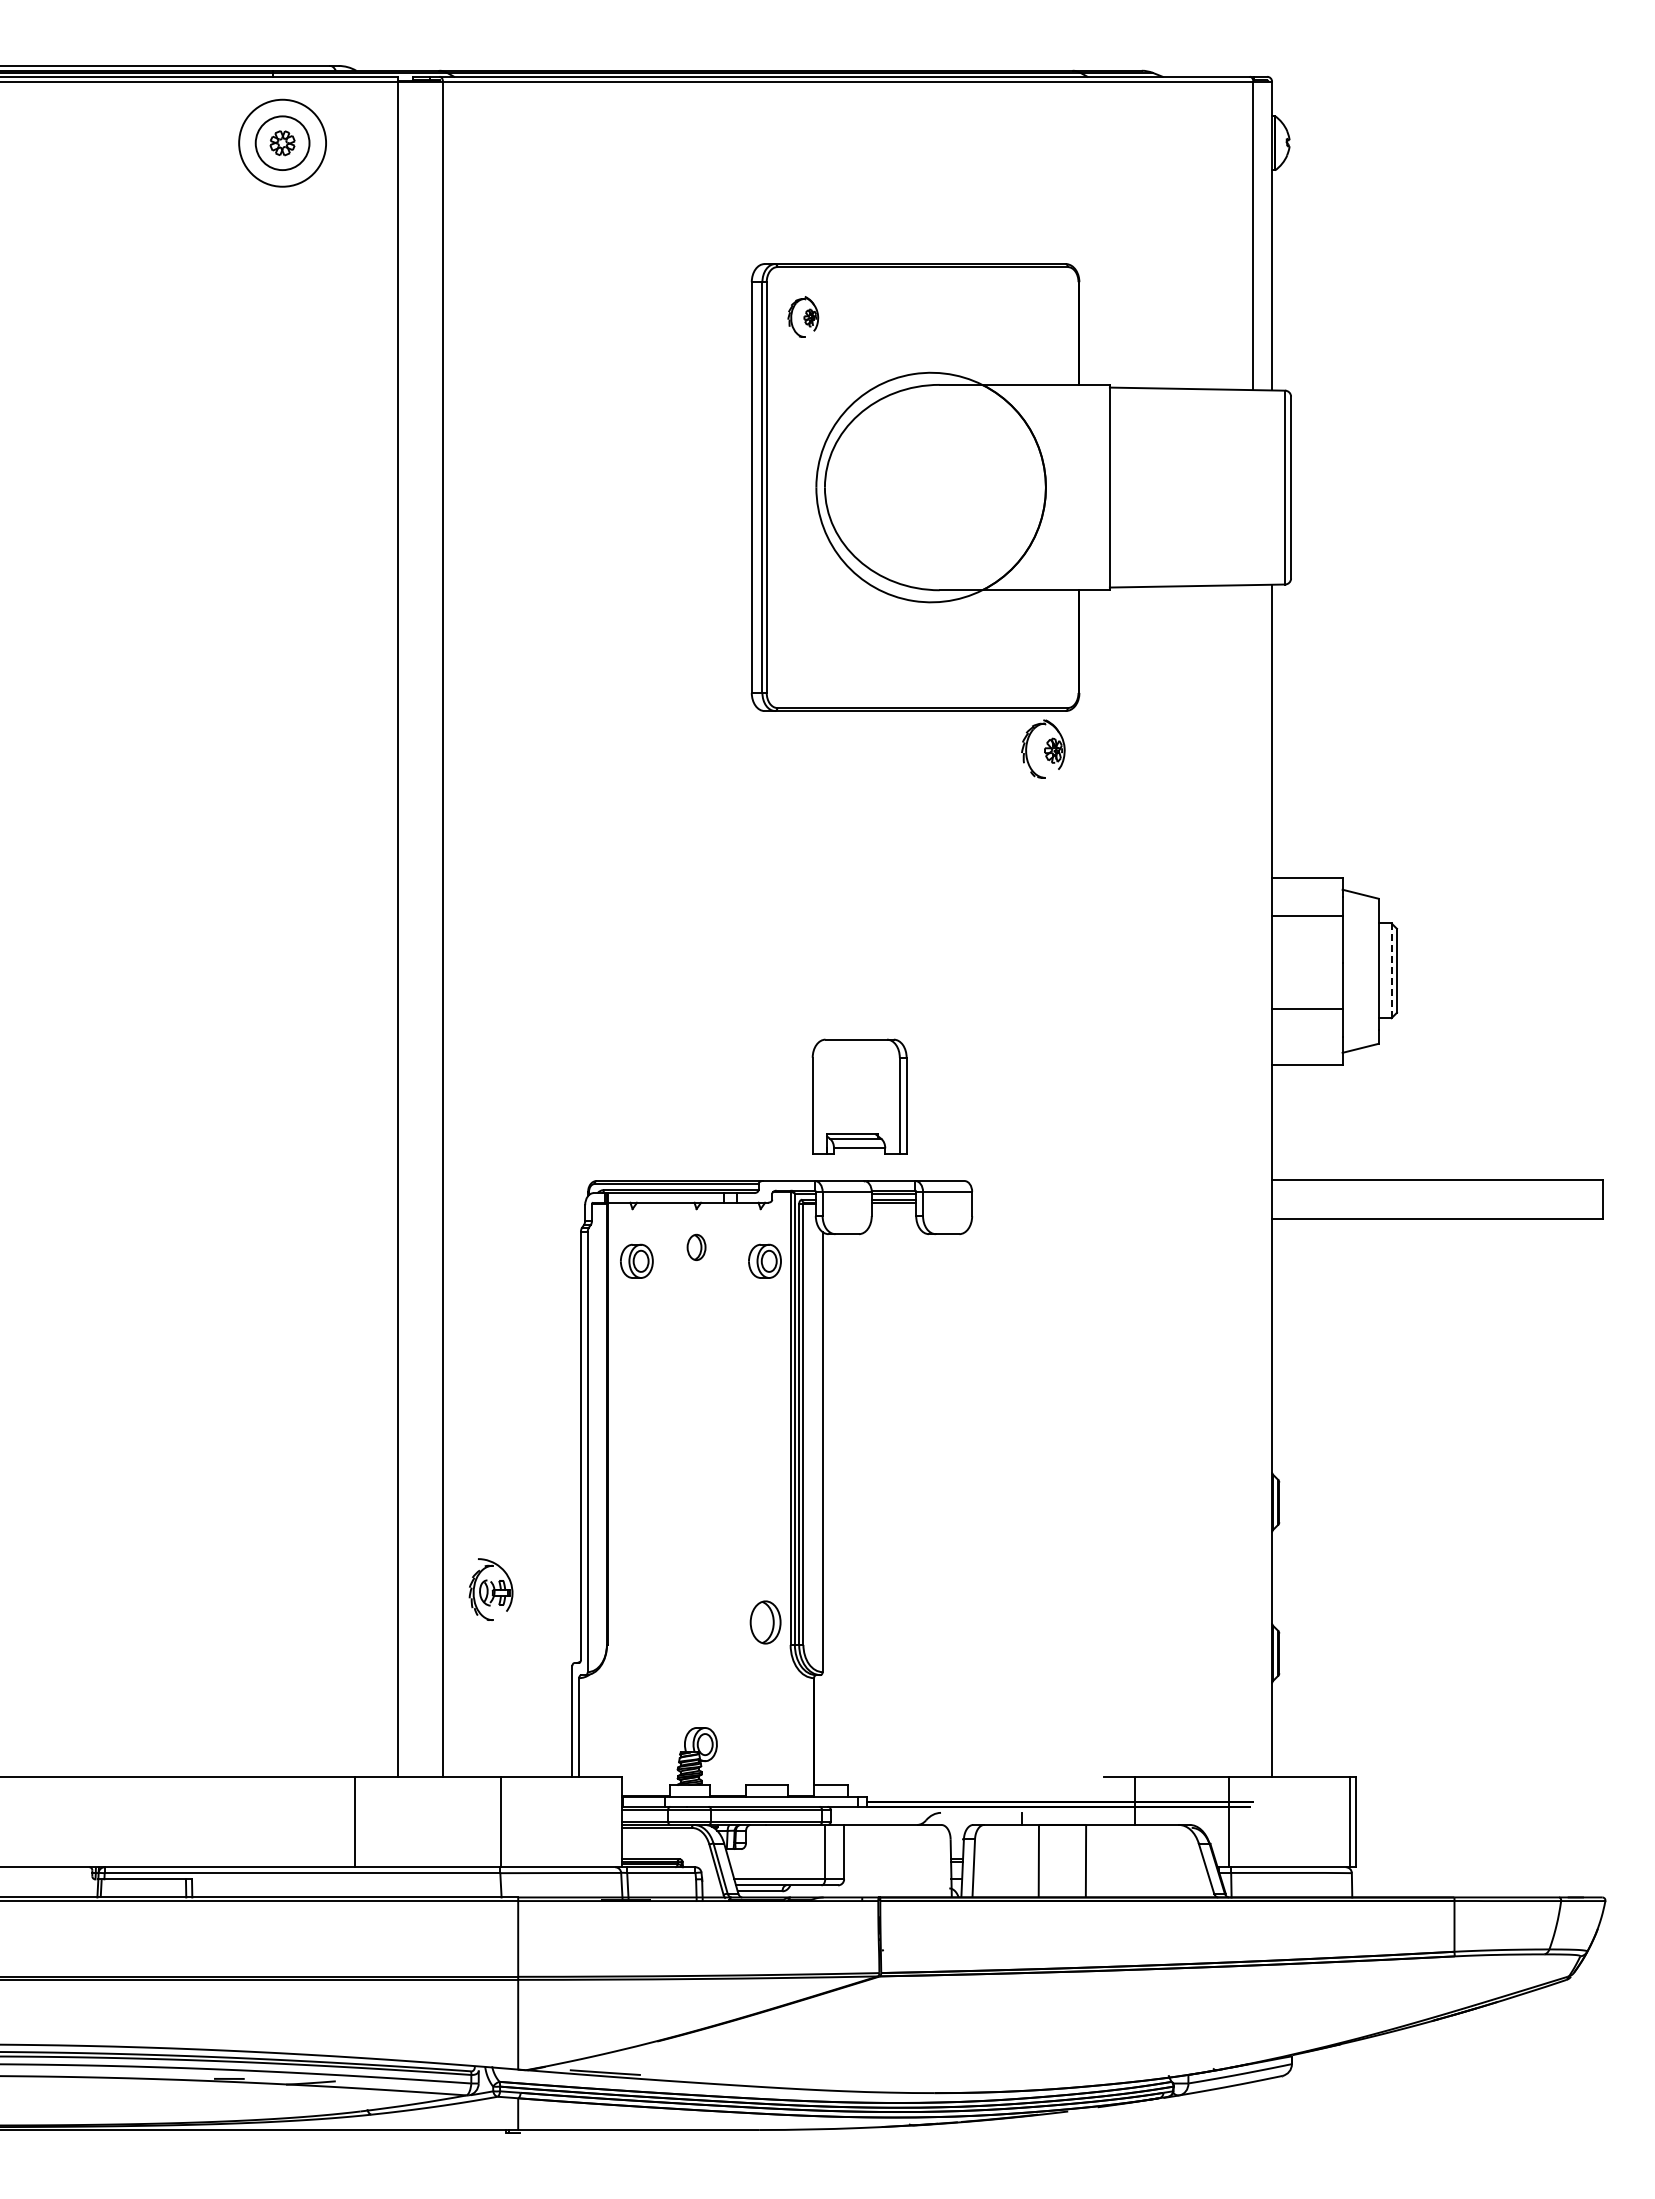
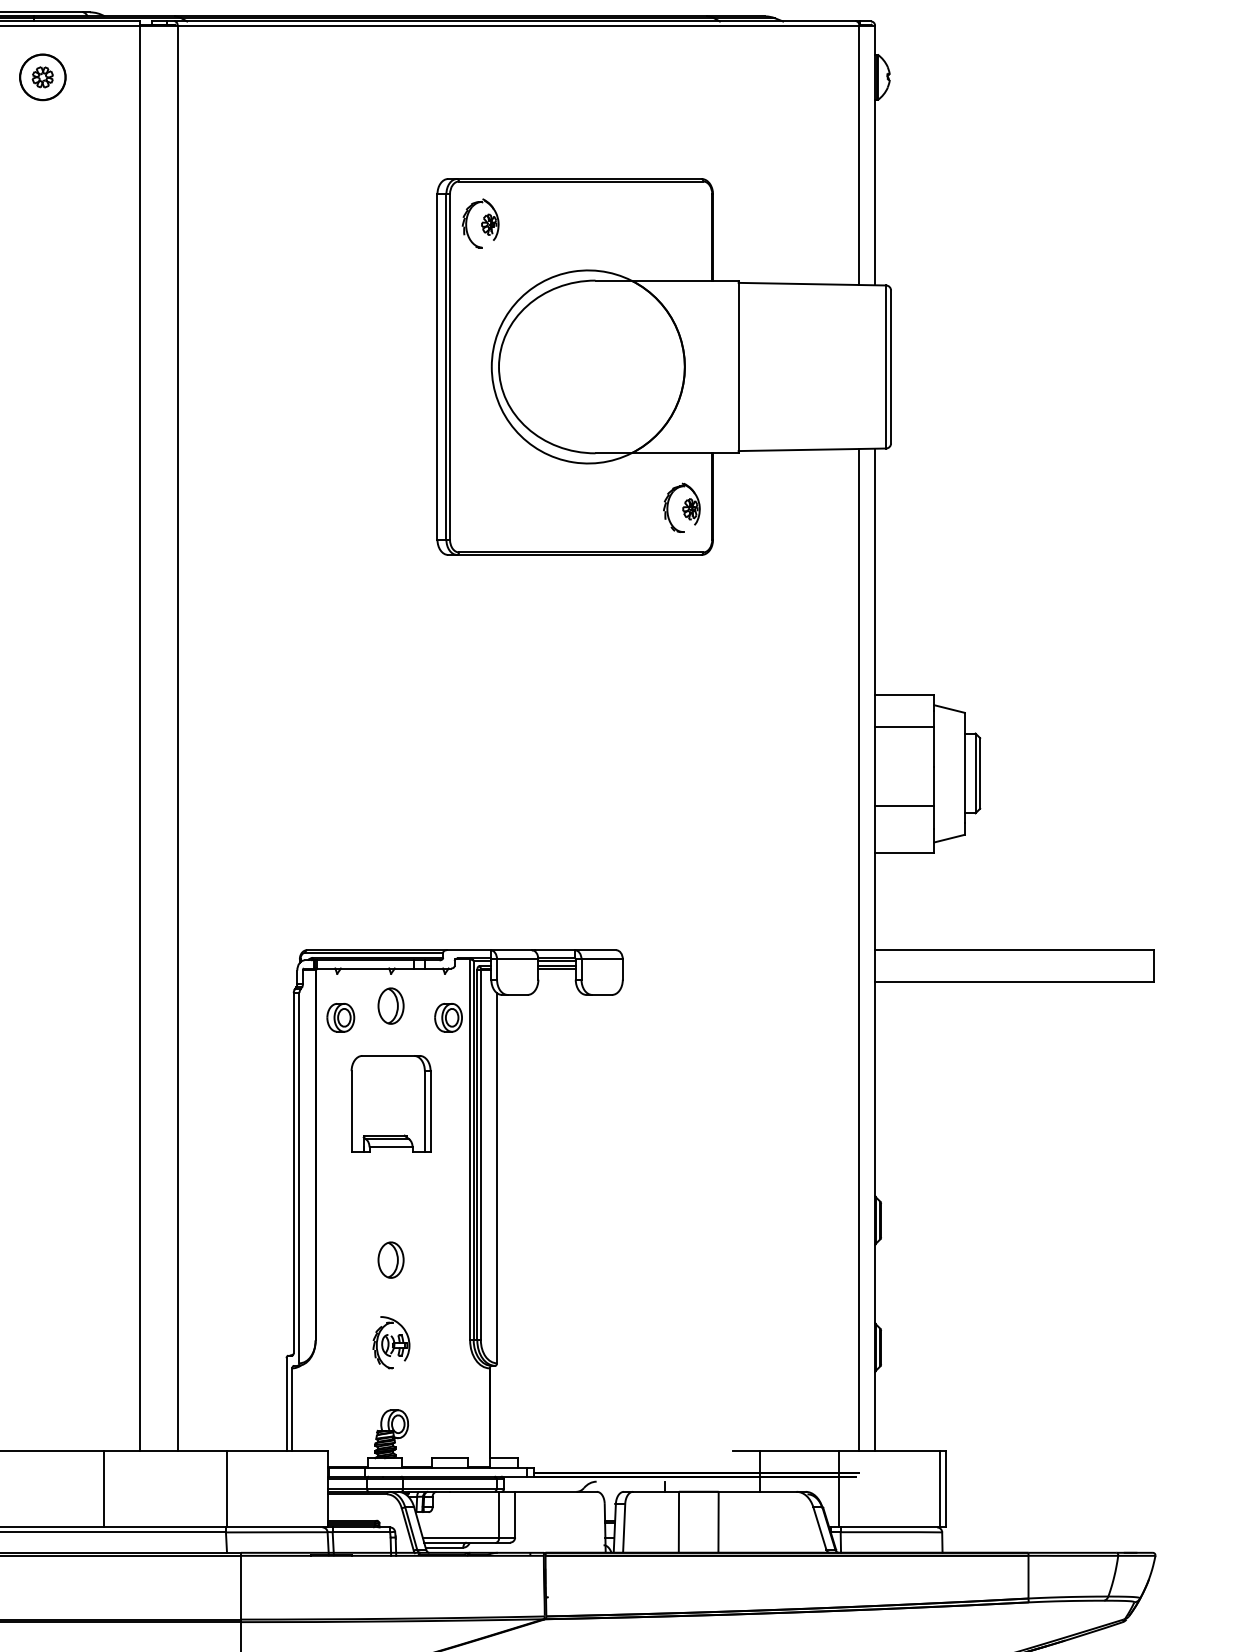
circle: (282, 143) -> (42, 77), size x0.62
part: (803, 316) -> (480, 223), size x1.43
part: (1043, 748) -> (681, 507), moved
line: (1391, 970) -> (975, 773), dashed -> solid
part: (859, 1096) -> (390, 1103), moved
line: (1253, 1180) -> (859, 949), added
part: (696, 1247) -> (390, 1006), size x1.67
part: (490, 1589) -> (390, 1342), moved
part: (765, 1622) -> (390, 1260), moved

